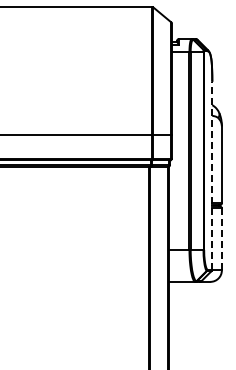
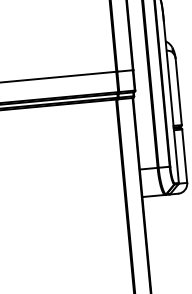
line: (212, 175) -> (171, 101), dashed -> solid
line: (221, 238) -> (184, 155), dashed -> solid

